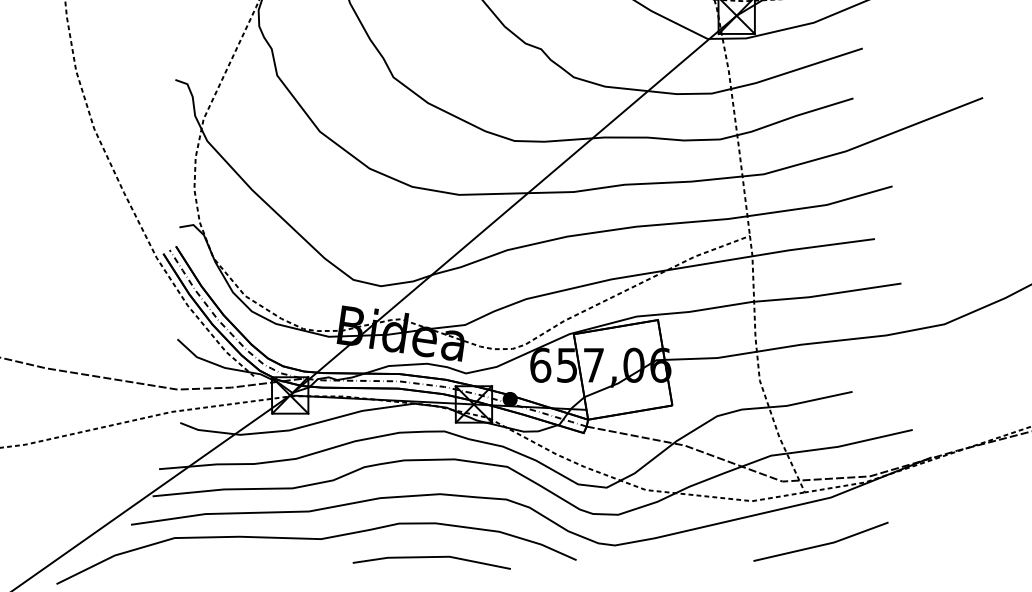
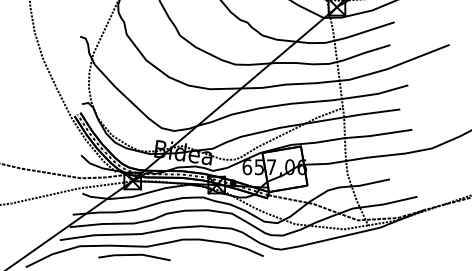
line: (820, 542) -> (375, 248), removed
line: (431, 558) -> (134, 255), moved

